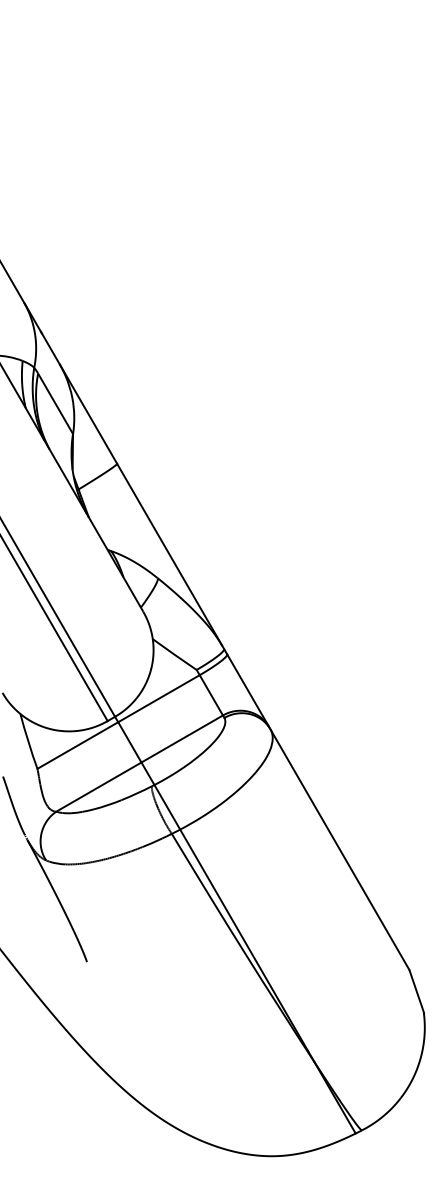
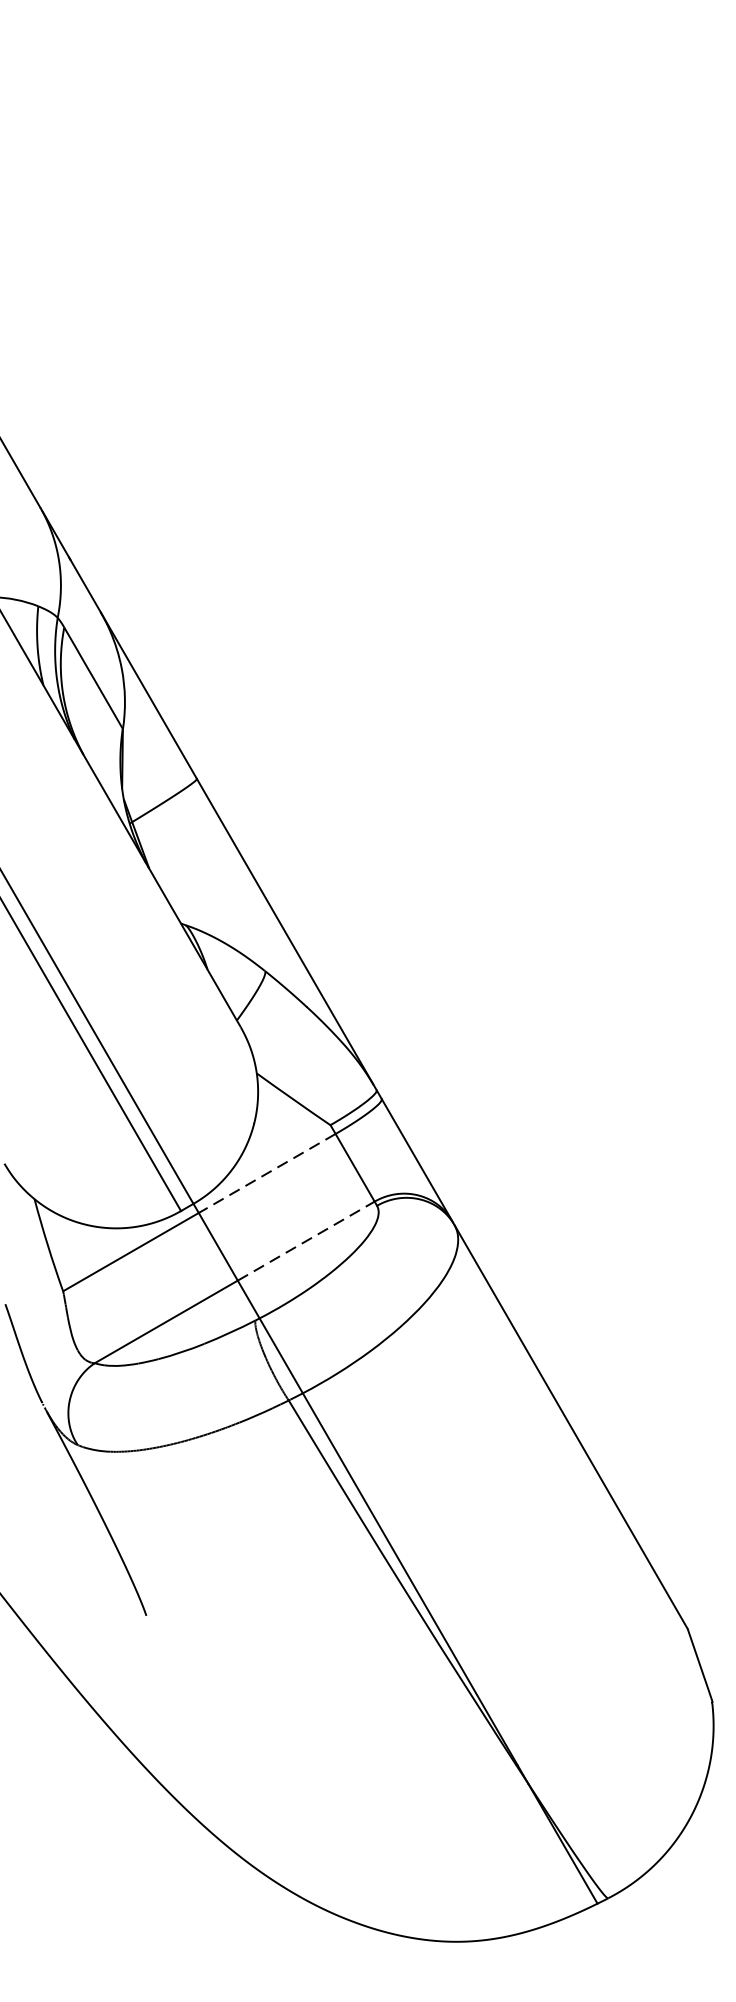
line: (158, 698) -> (266, 1173), solid -> dashed
line: (182, 738) -> (306, 1240), solid -> dashed

